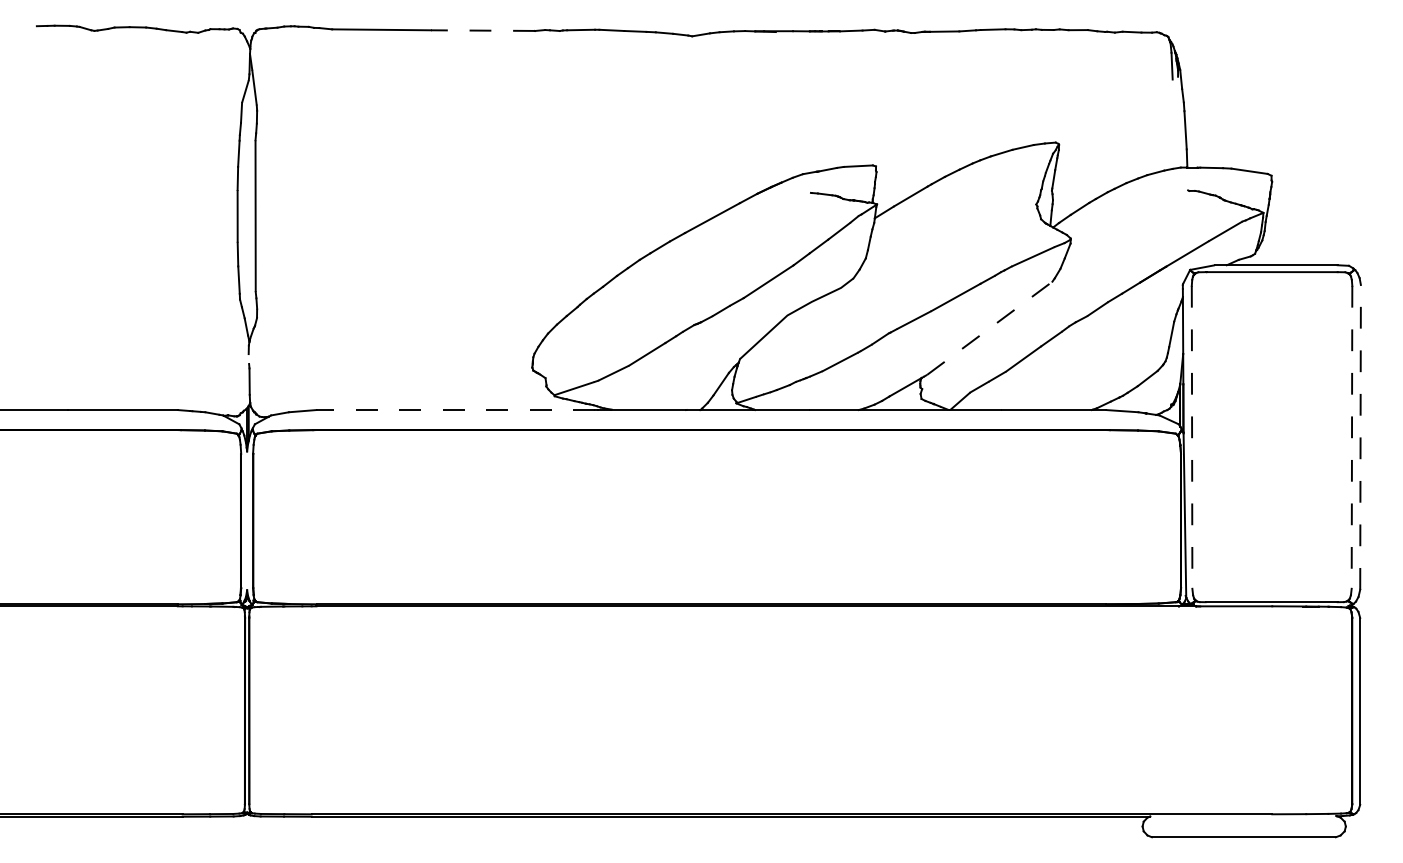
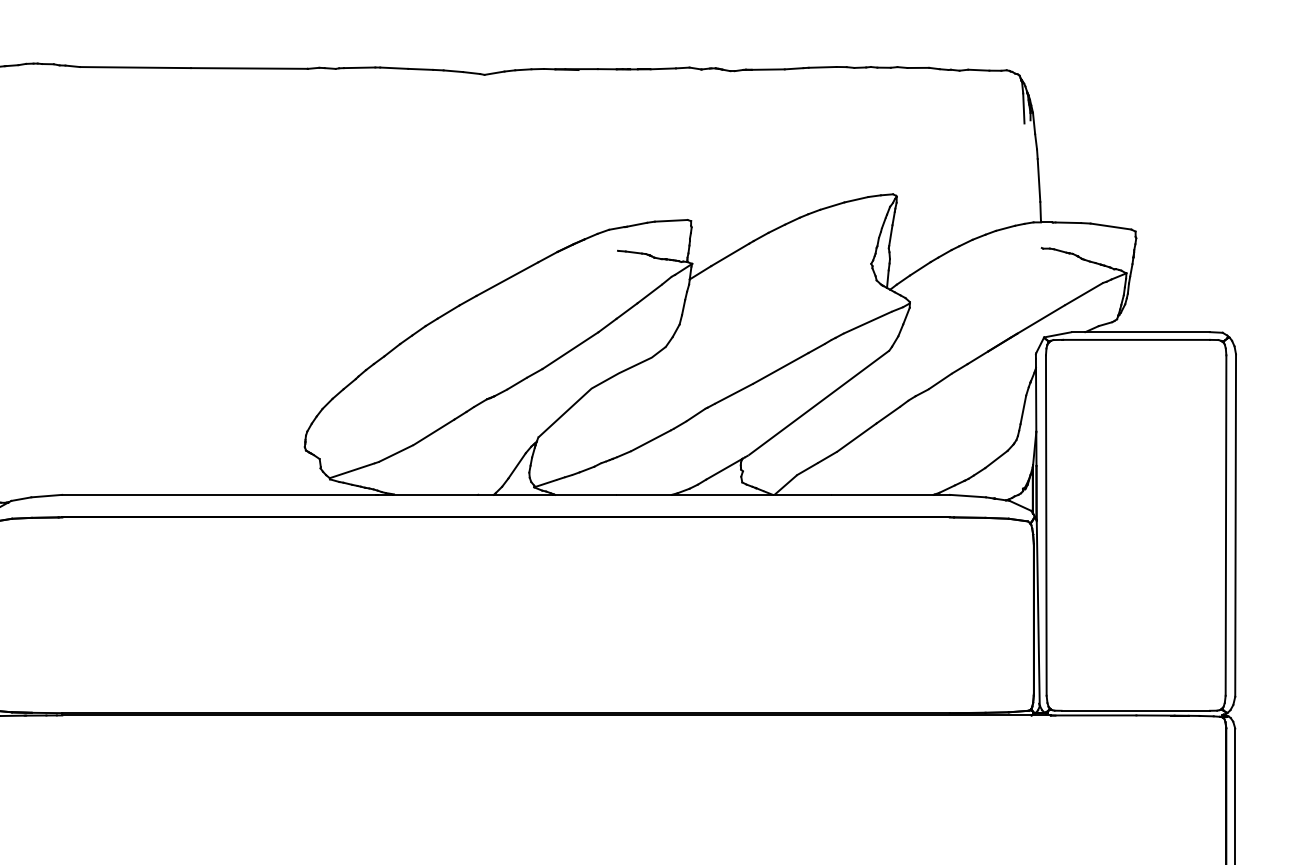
line: (482, 30) -> (248, 68), dashed -> solid
line: (990, 327) -> (819, 402), dashed -> solid
line: (455, 410) -> (218, 495), dashed -> solid
line: (1360, 436) -> (1235, 524), dashed -> solid
line: (1192, 437) -> (1046, 525), dashed -> solid
line: (1351, 437) -> (1225, 525), dashed -> solid

